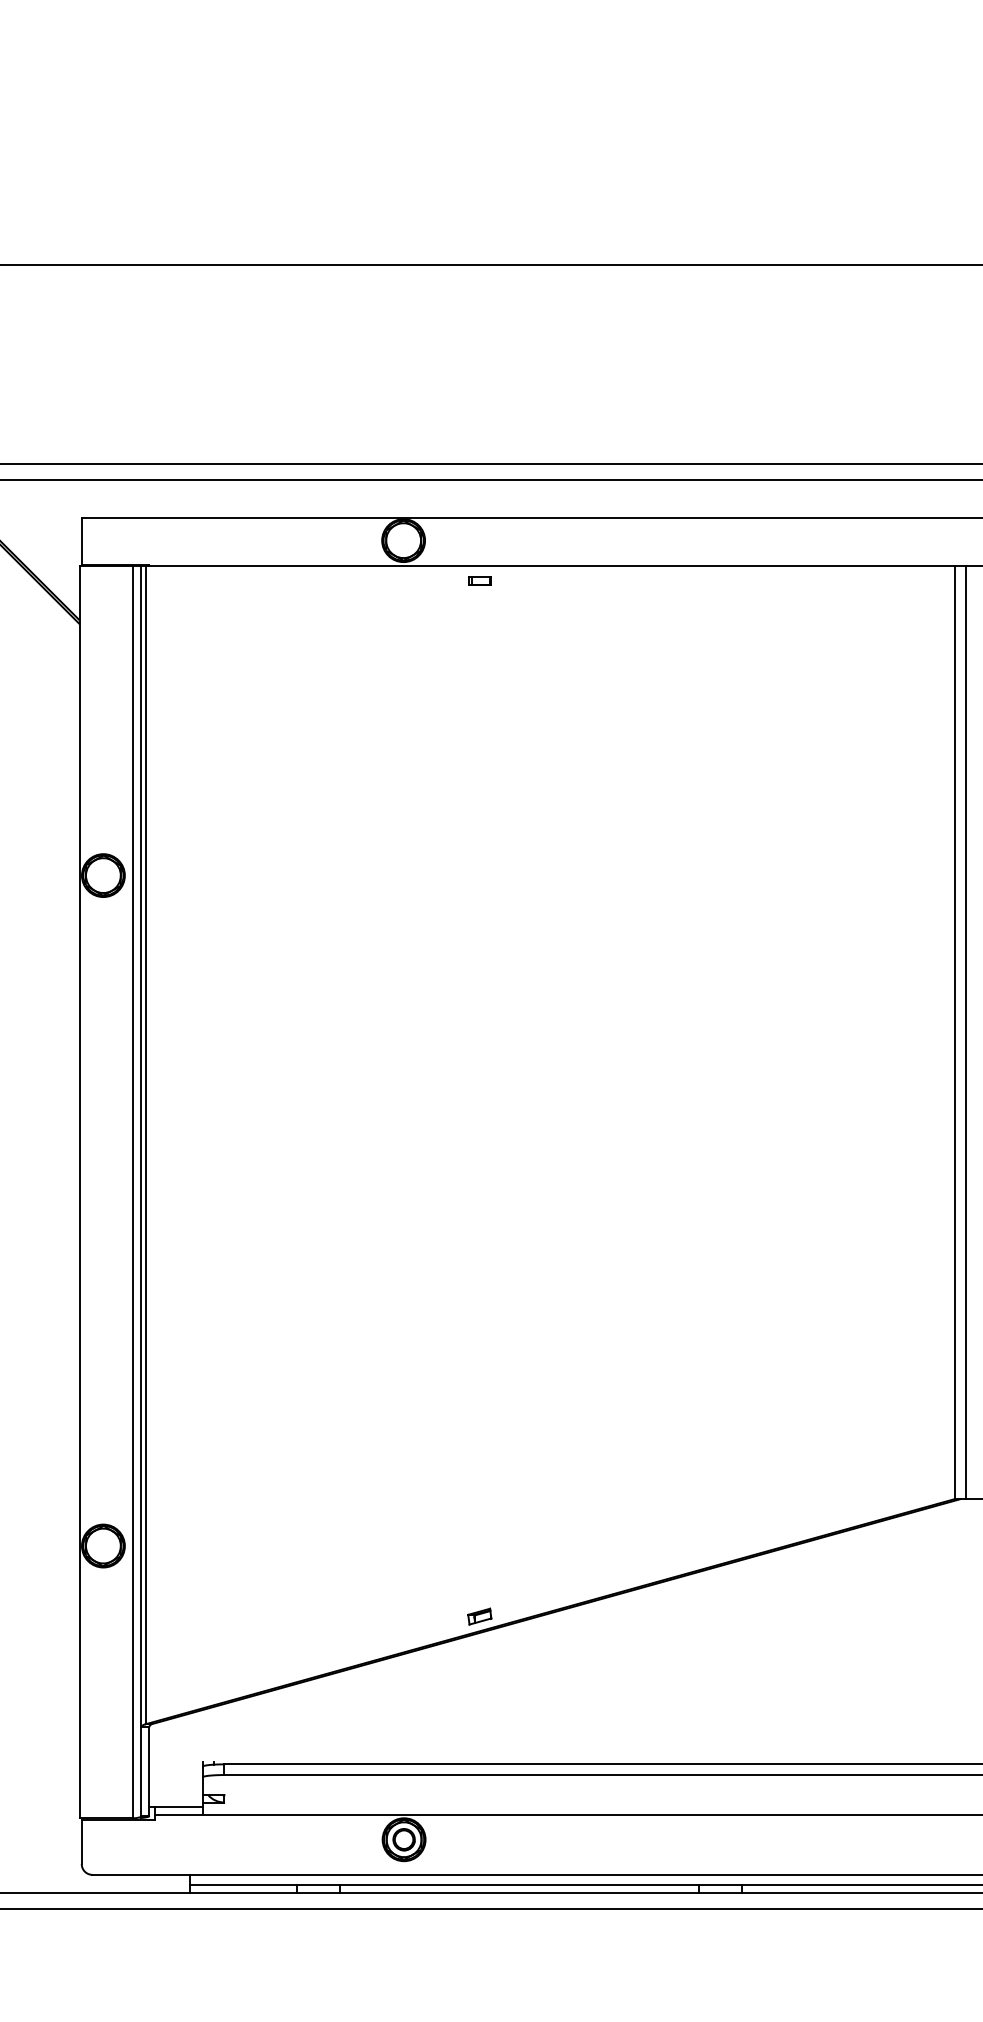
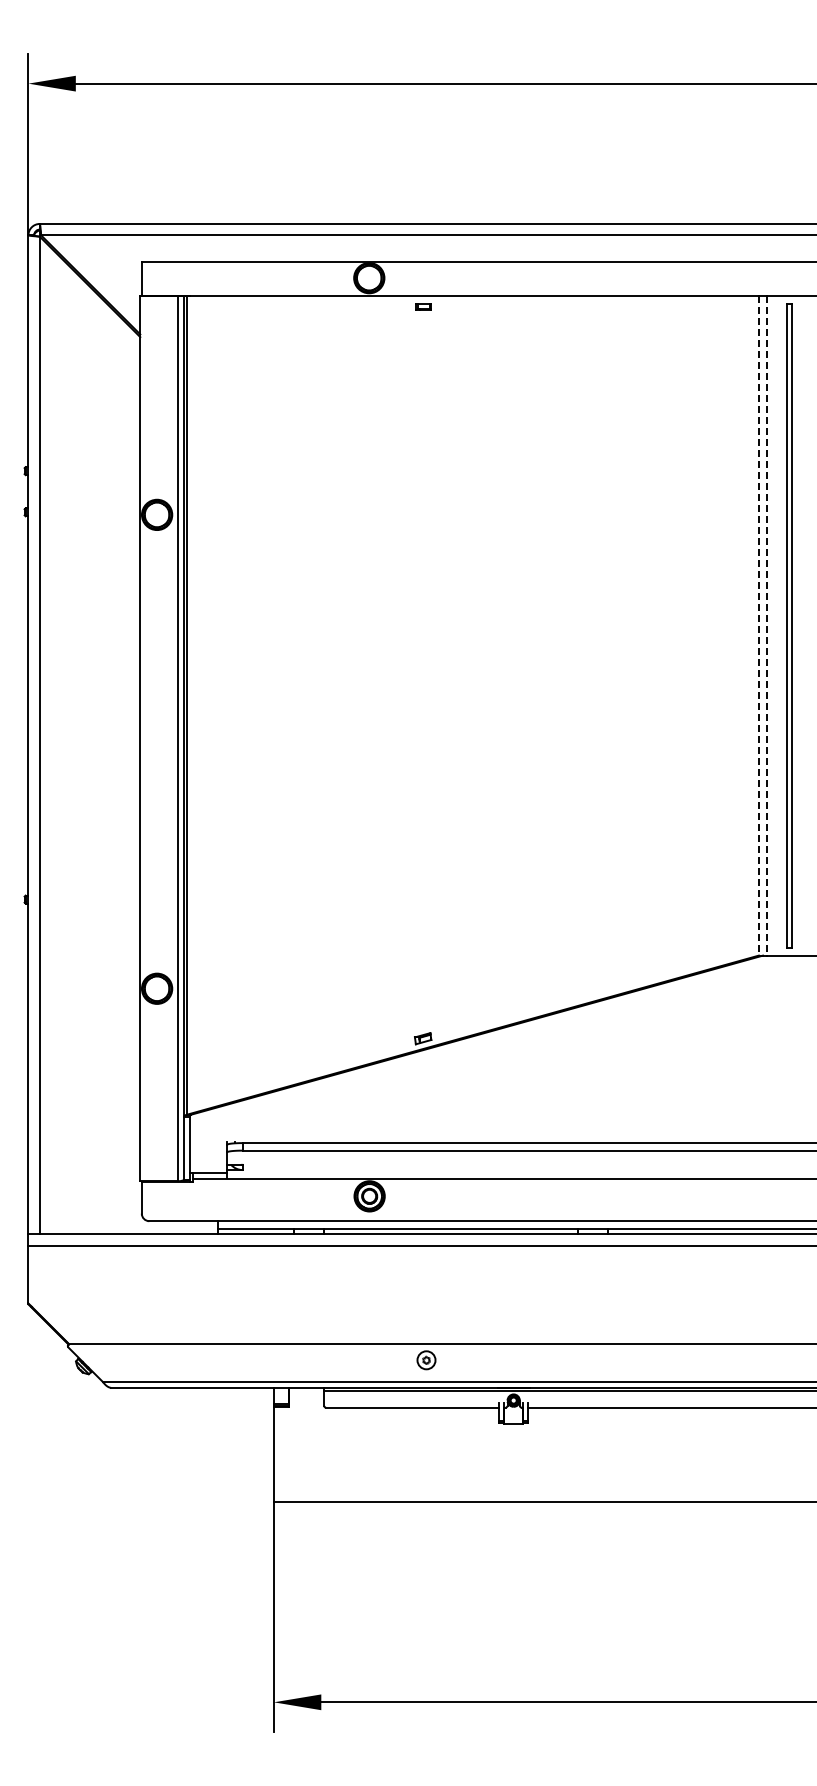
line: (954, 1032) -> (758, 625), solid -> dashed
line: (967, 1032) -> (767, 625), solid -> dashed

